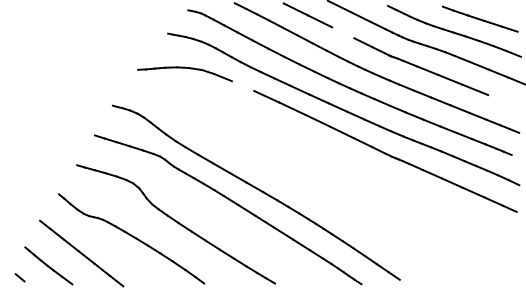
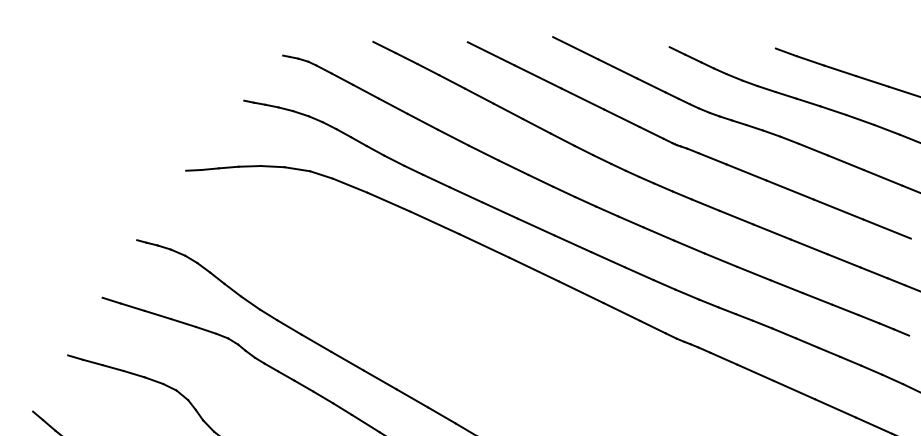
line: (343, 32) -> (583, 98), added
line: (242, 86) -> (388, 203), added
line: (500, 99) -> (887, 228), added

